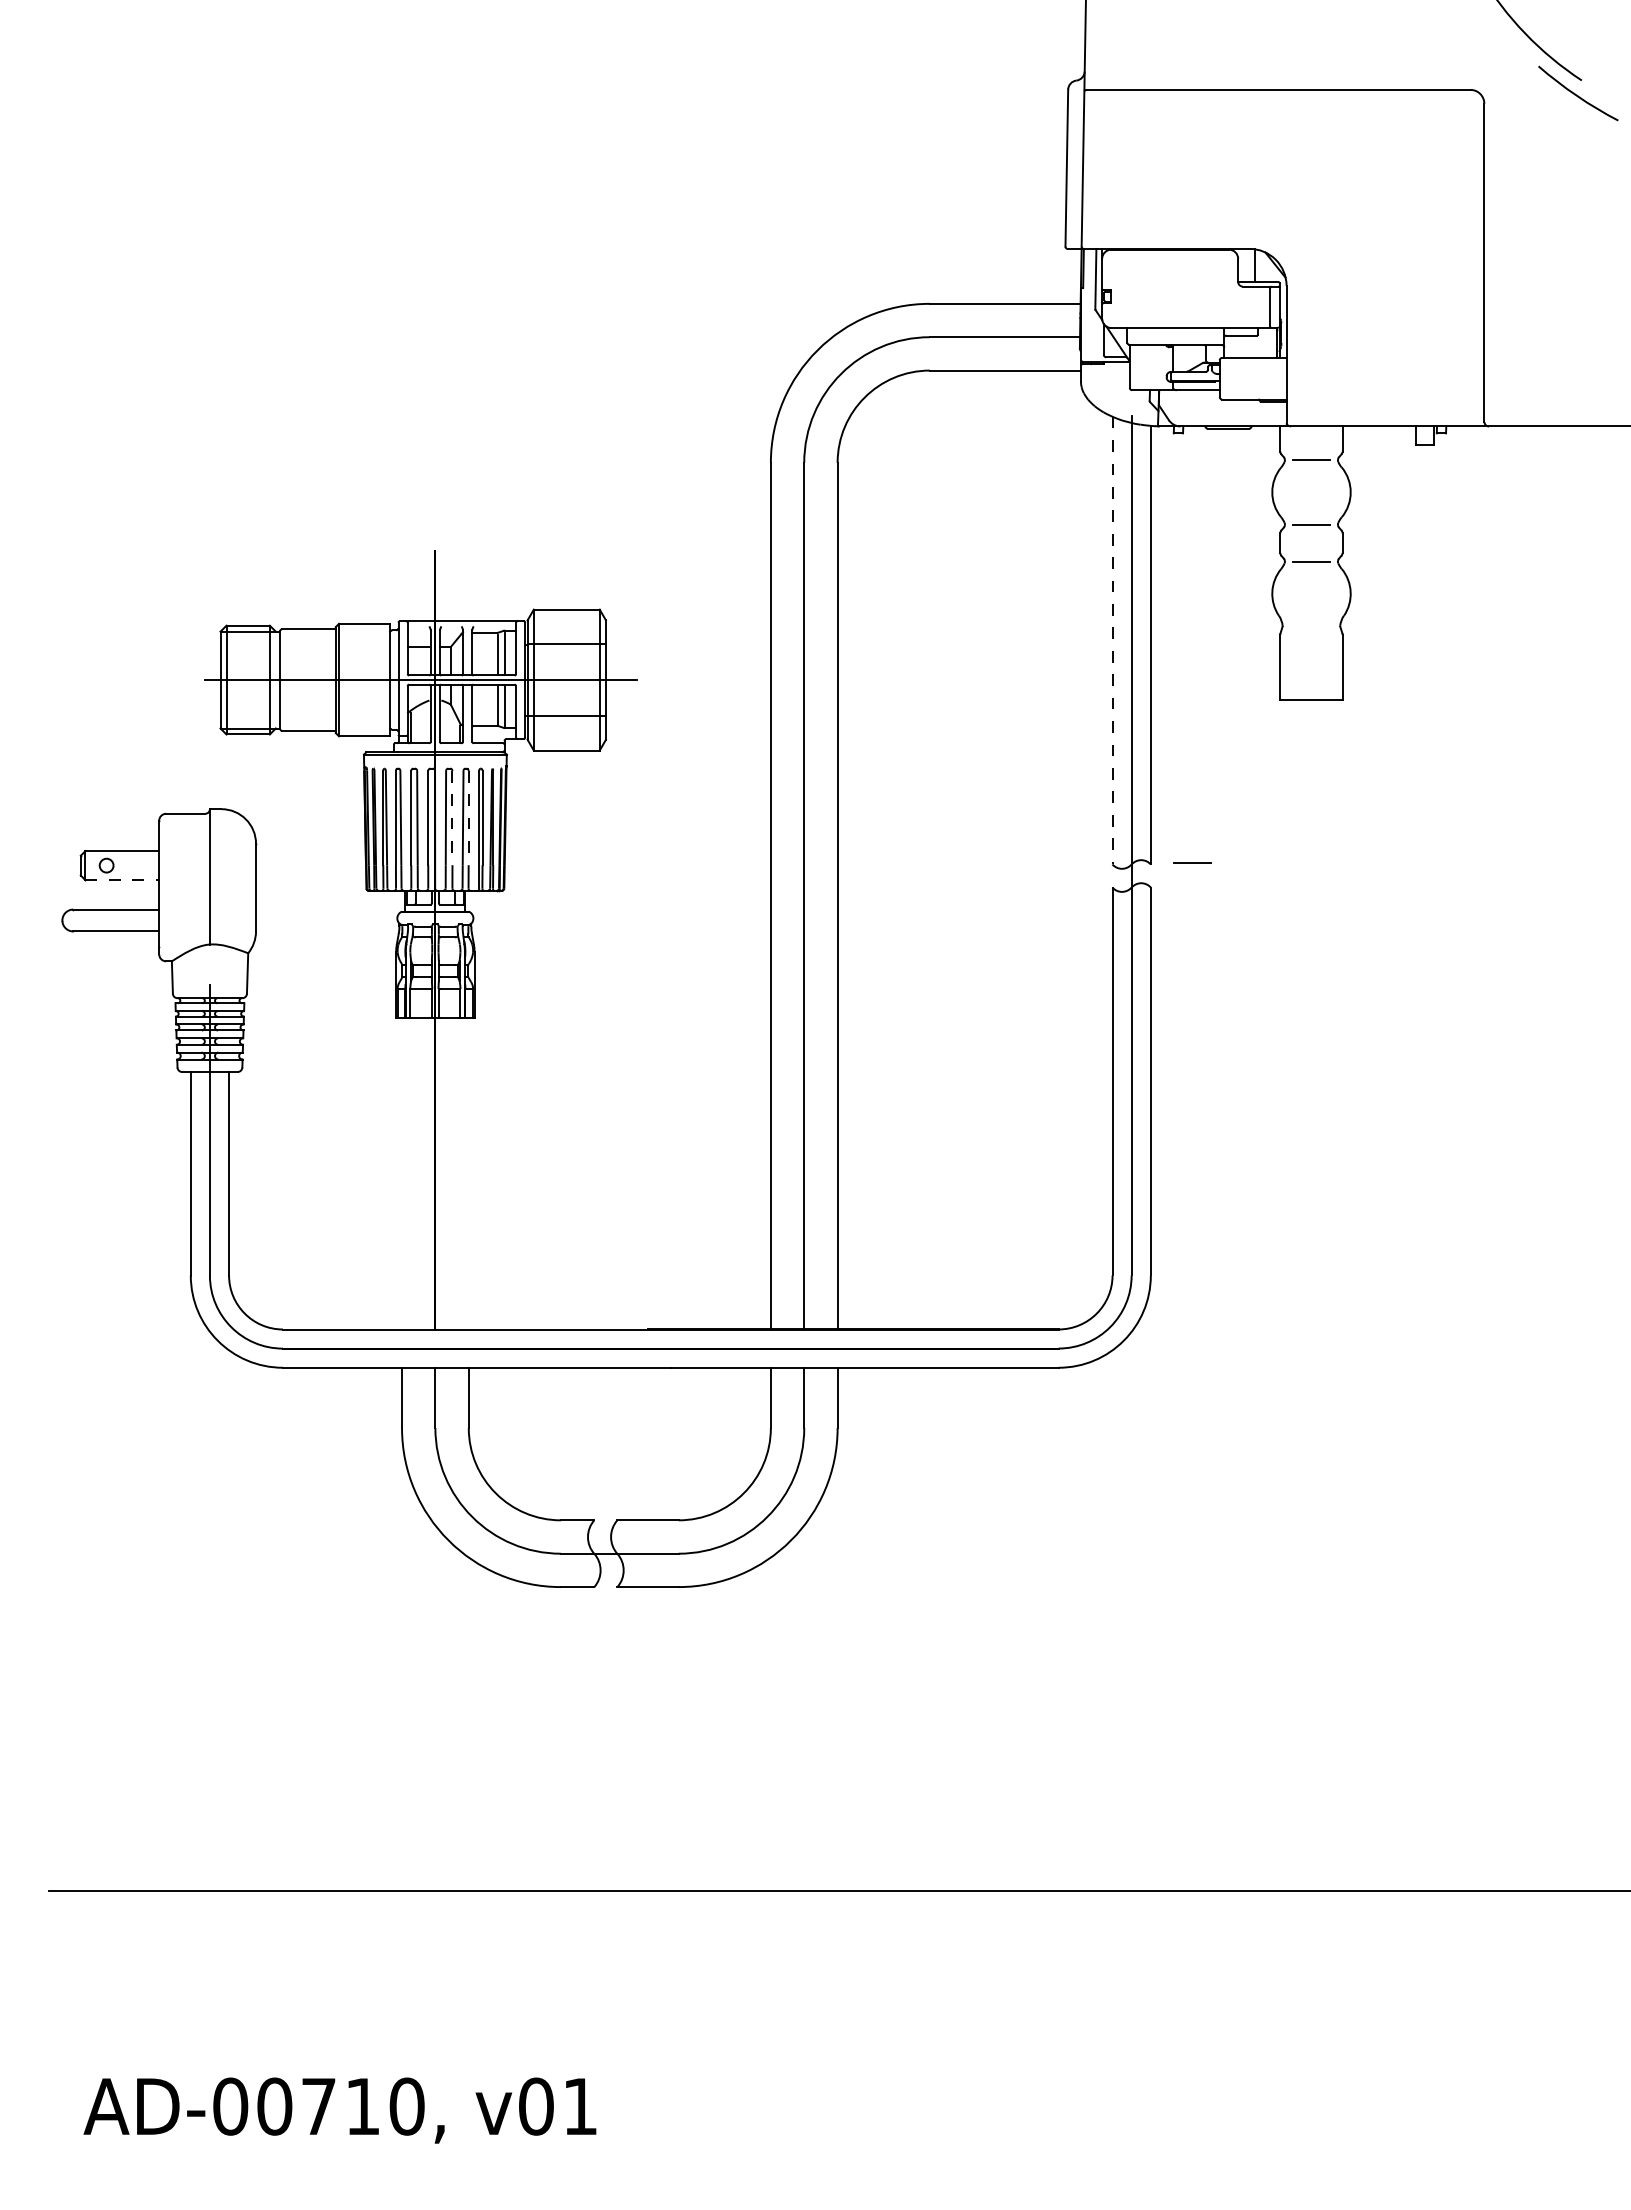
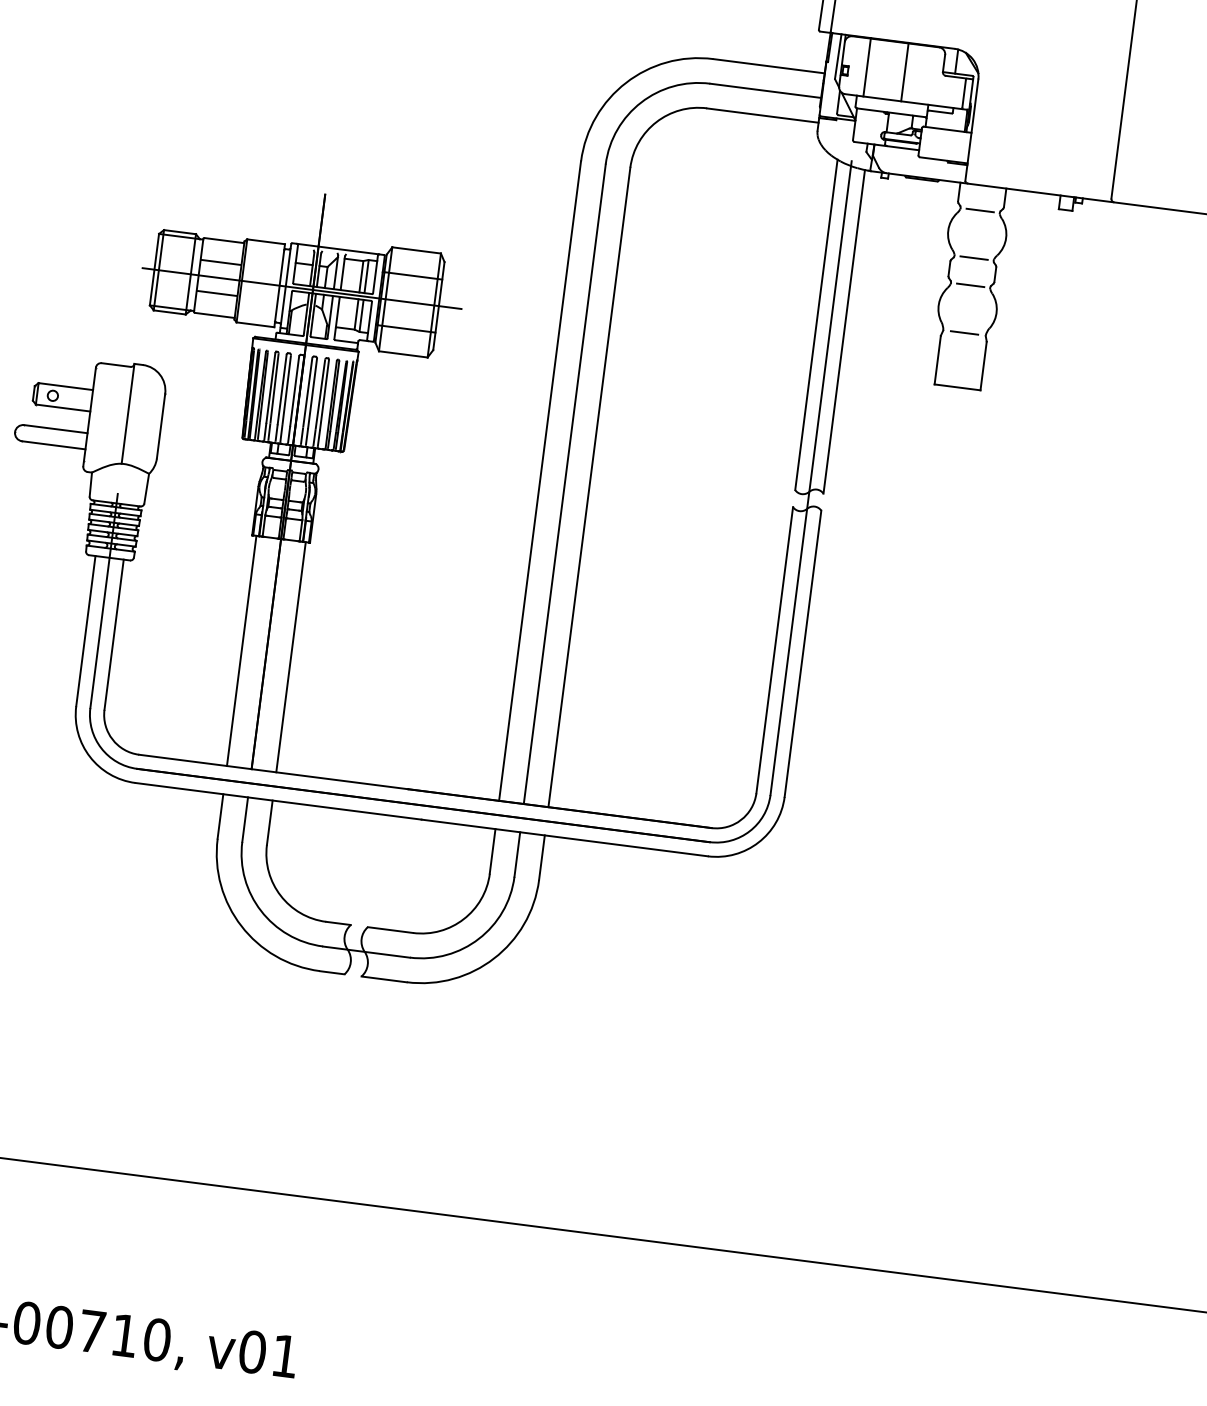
line: (1136, 288) -> (867, 67), added
line: (1187, 288) -> (904, 72), added
line: (1112, 640) -> (816, 324), dashed -> solid
line: (308, 659) -> (221, 262), added
line: (308, 701) -> (217, 293), added
line: (452, 818) -> (312, 393), dashed -> solid
line: (468, 818) -> (324, 395), dashed -> solid
line: (1192, 862) -> (964, 332), moved
line: (122, 880) -> (63, 408), dashed -> solid
line: (401, 1173) -> (241, 650), added
line: (468, 1173) -> (290, 657), added

